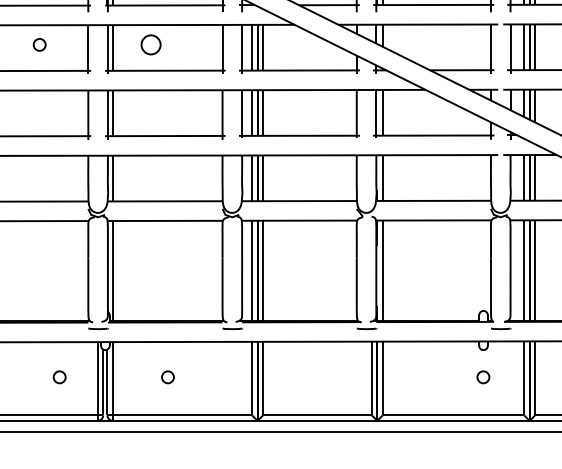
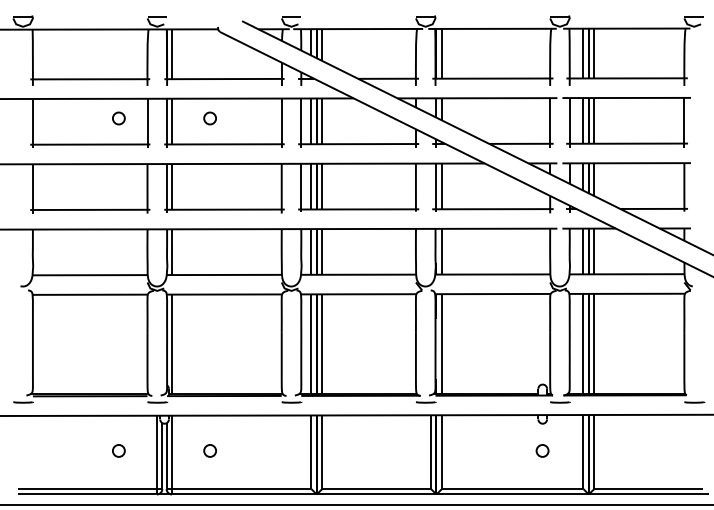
part: (39, 44) -> (118, 118), moved
part: (150, 44) -> (209, 118), size x0.62
part: (167, 376) -> (209, 450), moved

